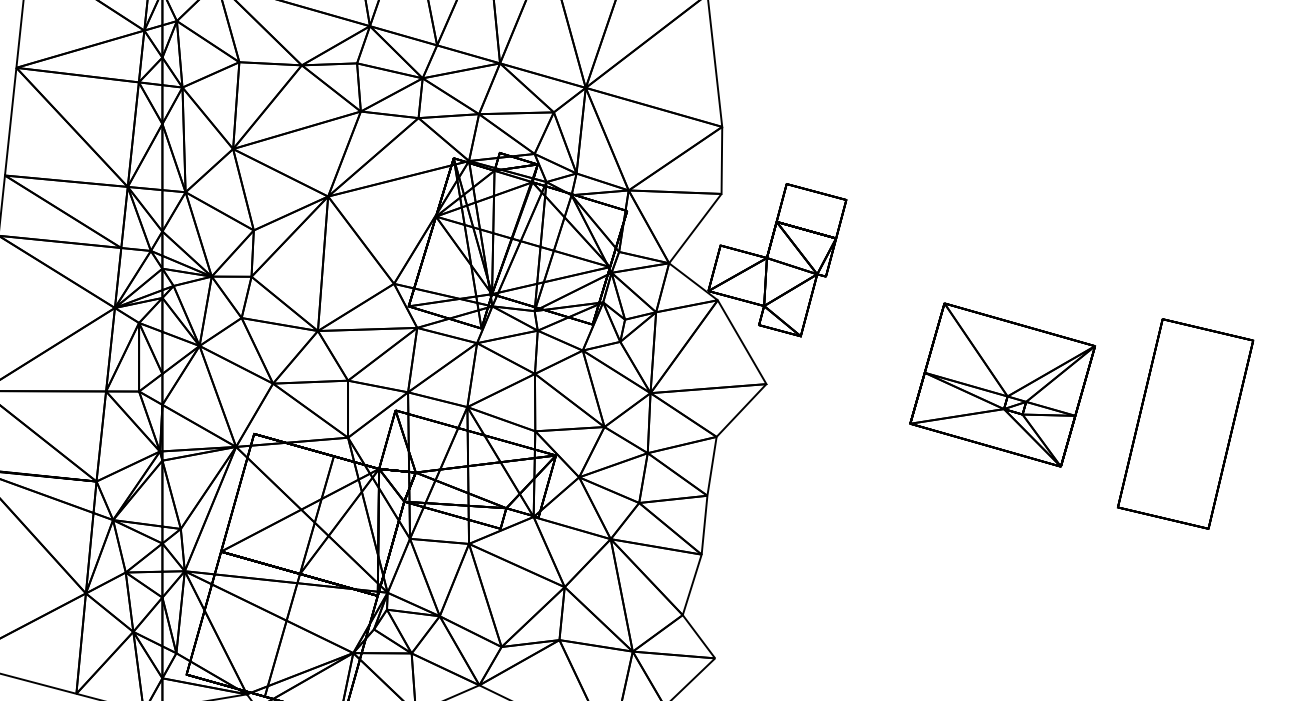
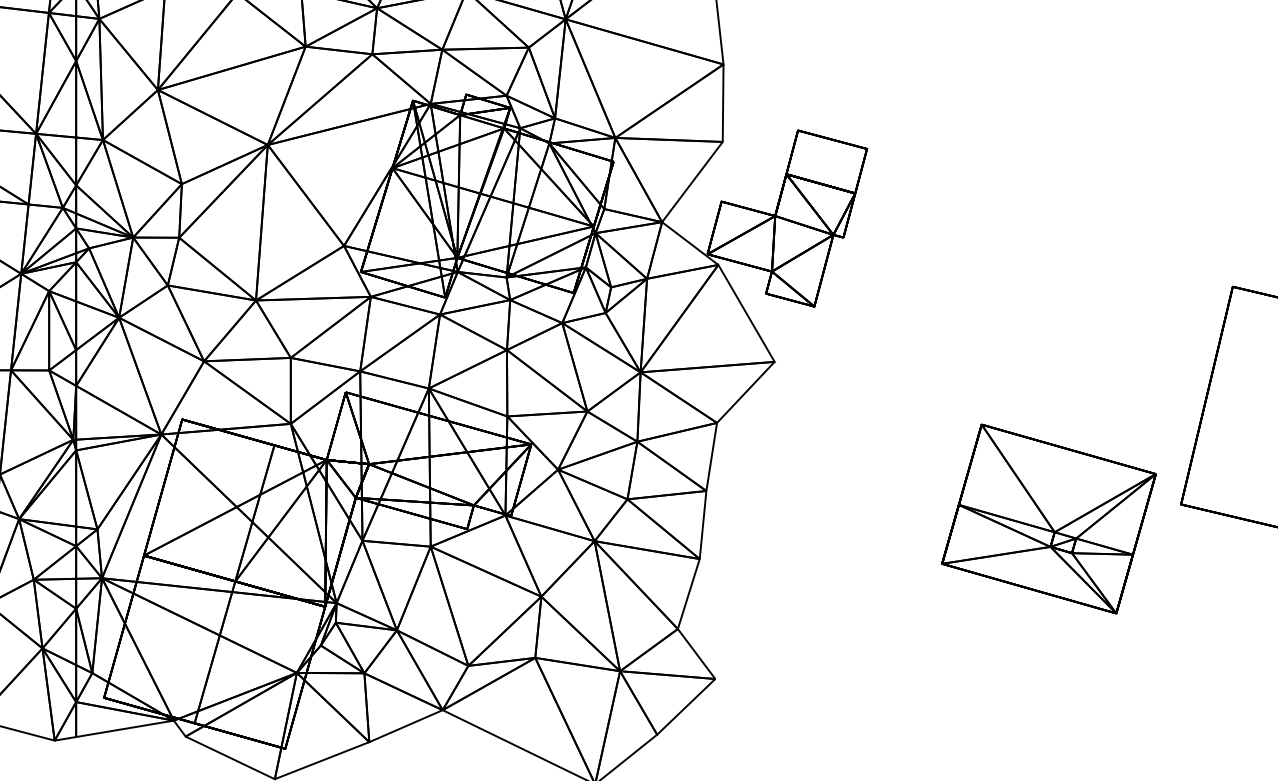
part: (1002, 384) -> (1048, 518), moved

